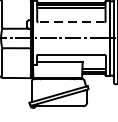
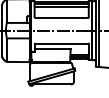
line: (71, 21) -> (61, 17), dashed -> solid

